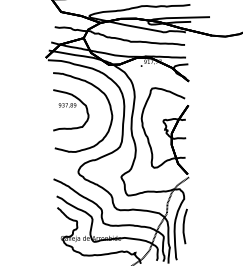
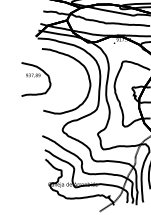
part: (71, 110) -> (36, 79), moved

